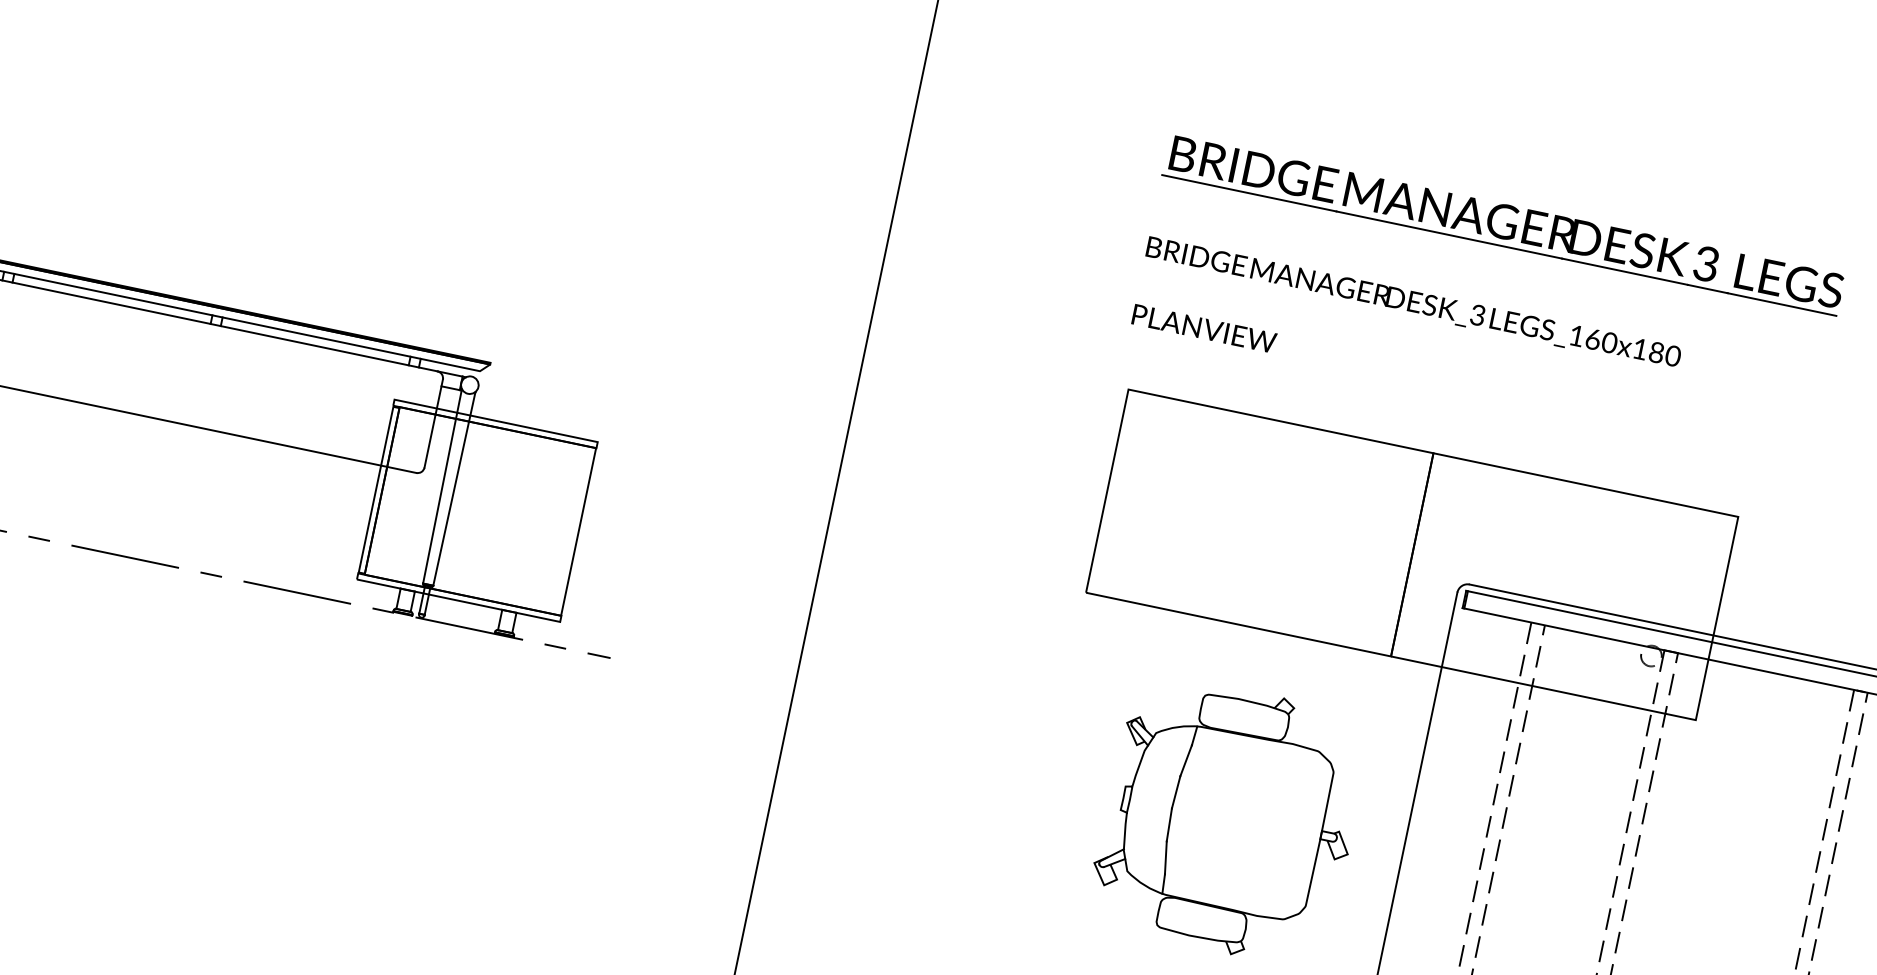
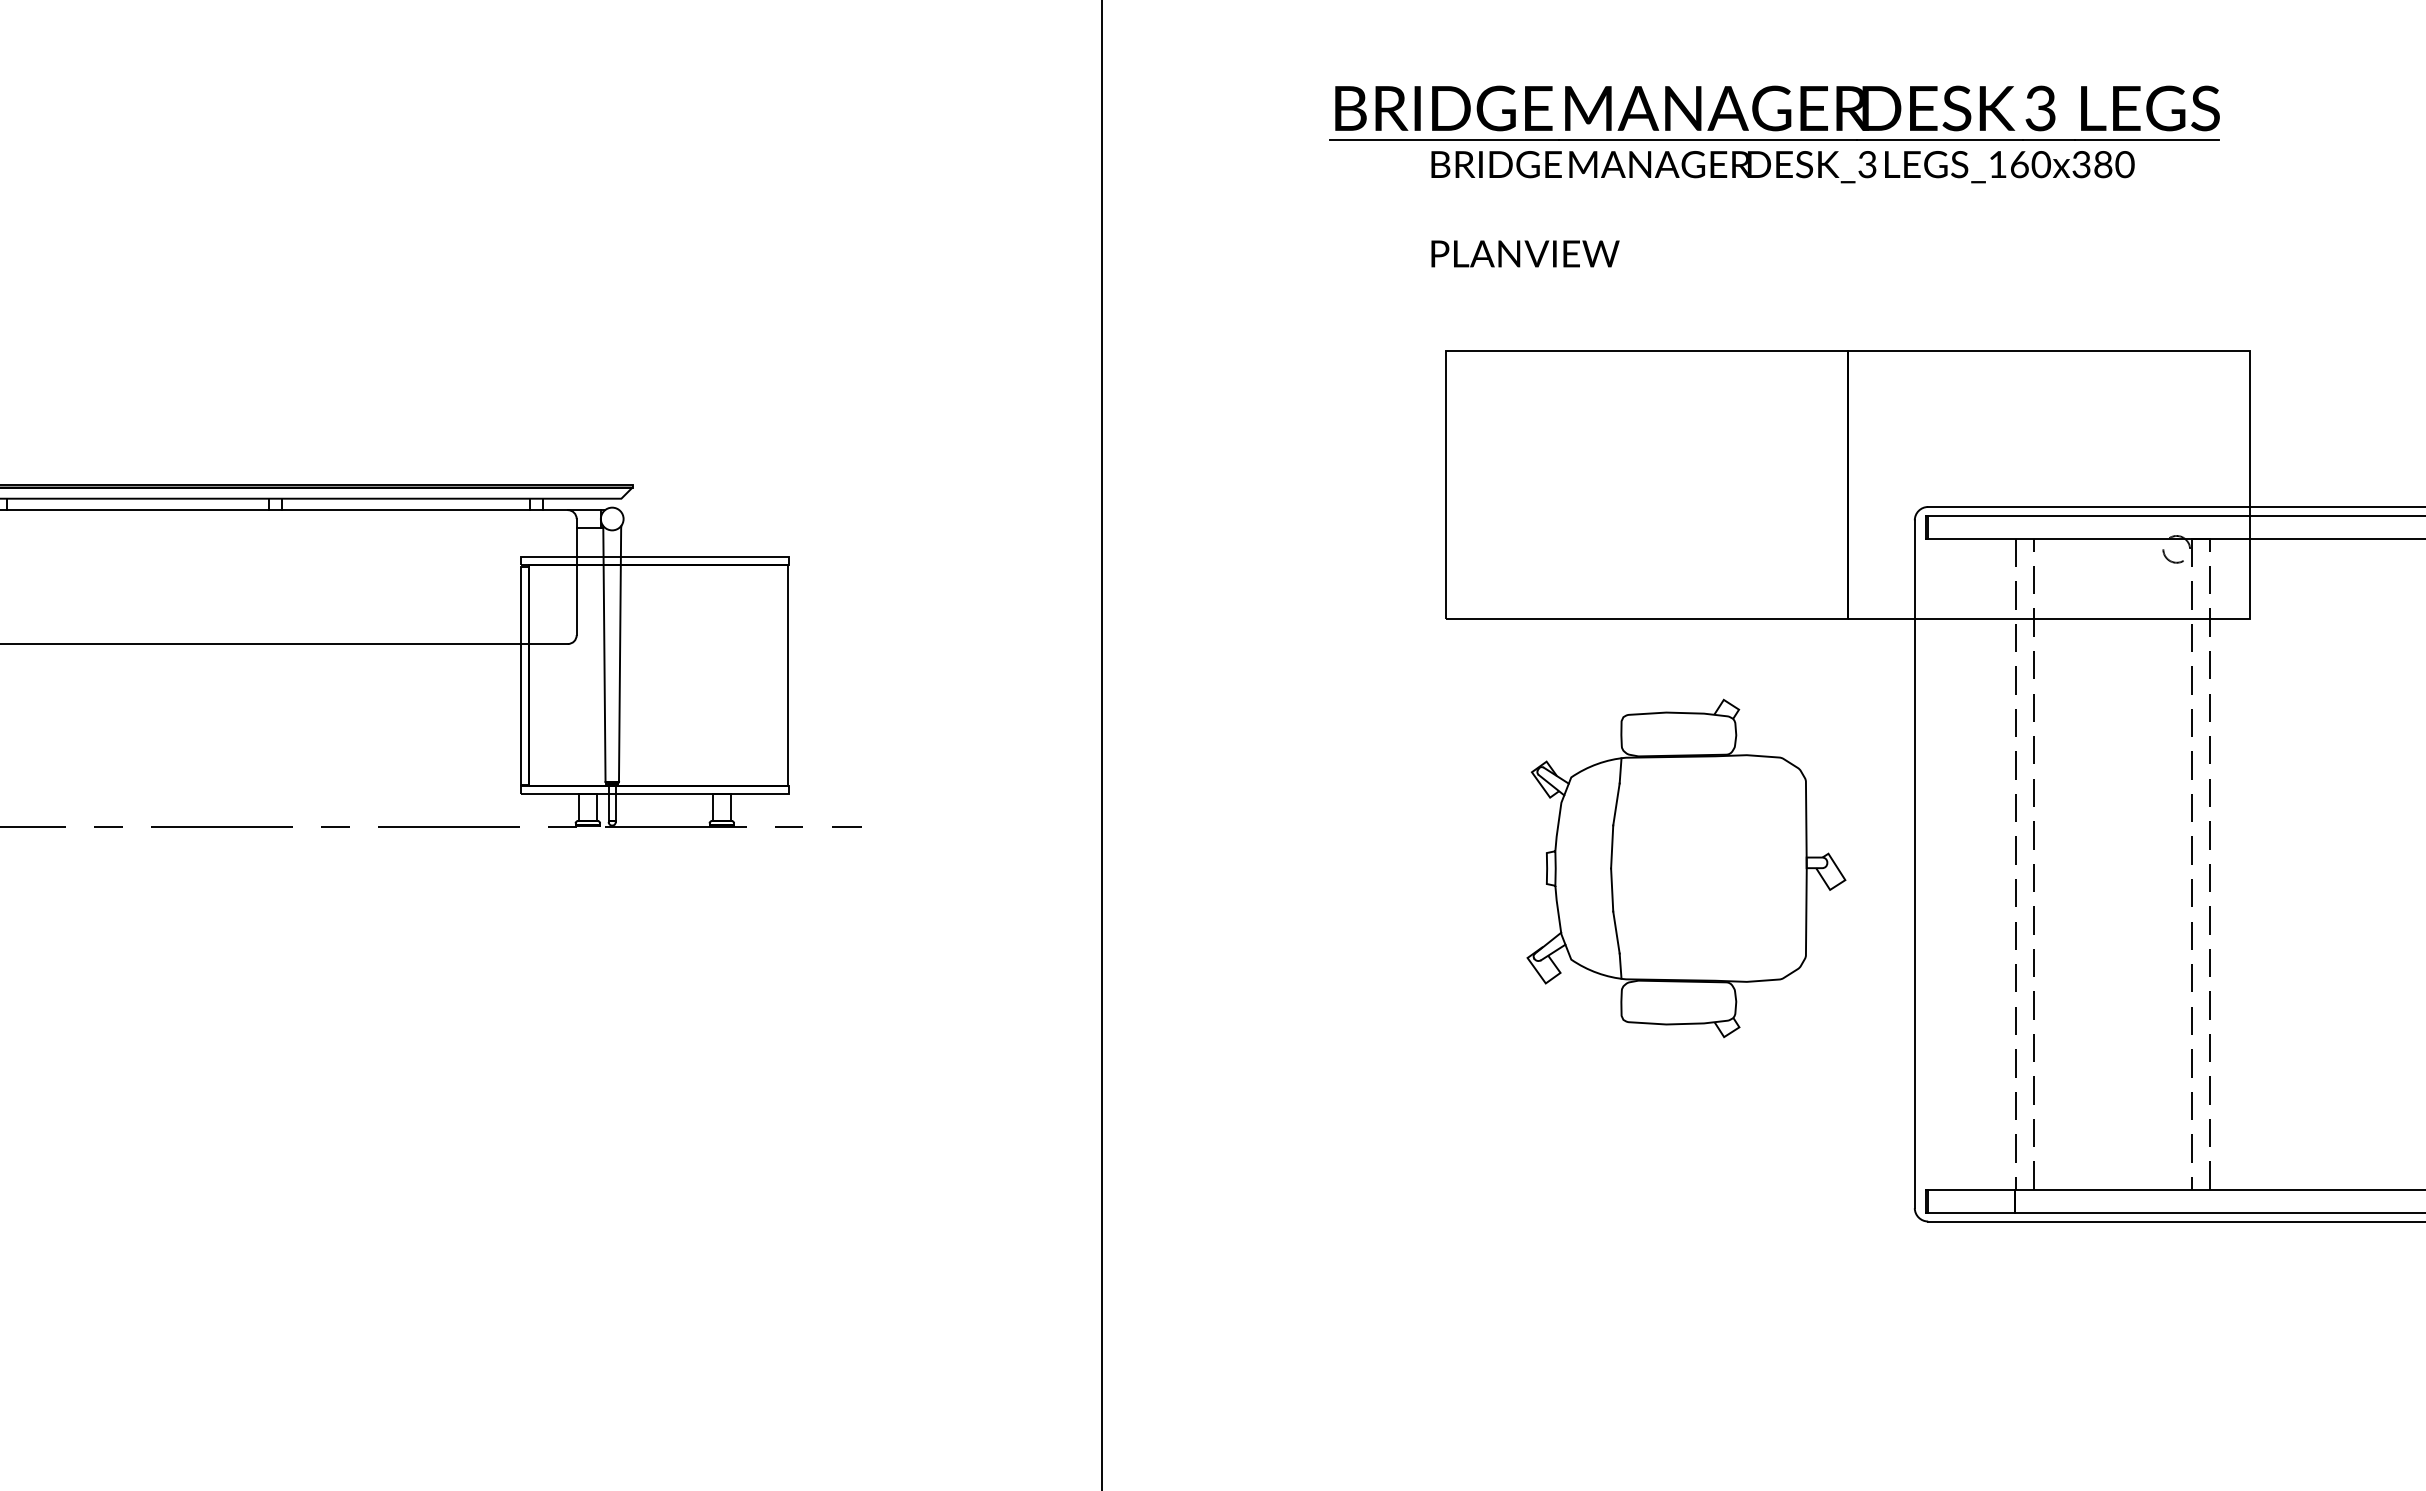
part: (1503, 224) -> (1774, 112), moved
text: (1640, 349) -> (2081, 164), LEGS_160x180 -> LEGS_160x380

